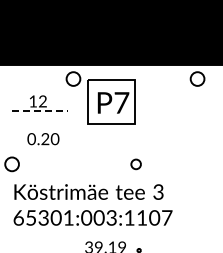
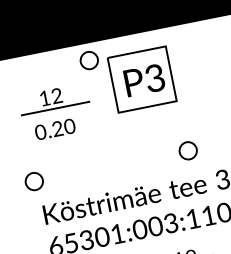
text: (121, 102) -> (154, 77), P7 -> P3
line: (39, 111) -> (55, 109), dashed -> solid
text: (43, 139) -> (55, 129), moved
circle: (135, 164) -> (187, 151), size x1.43

